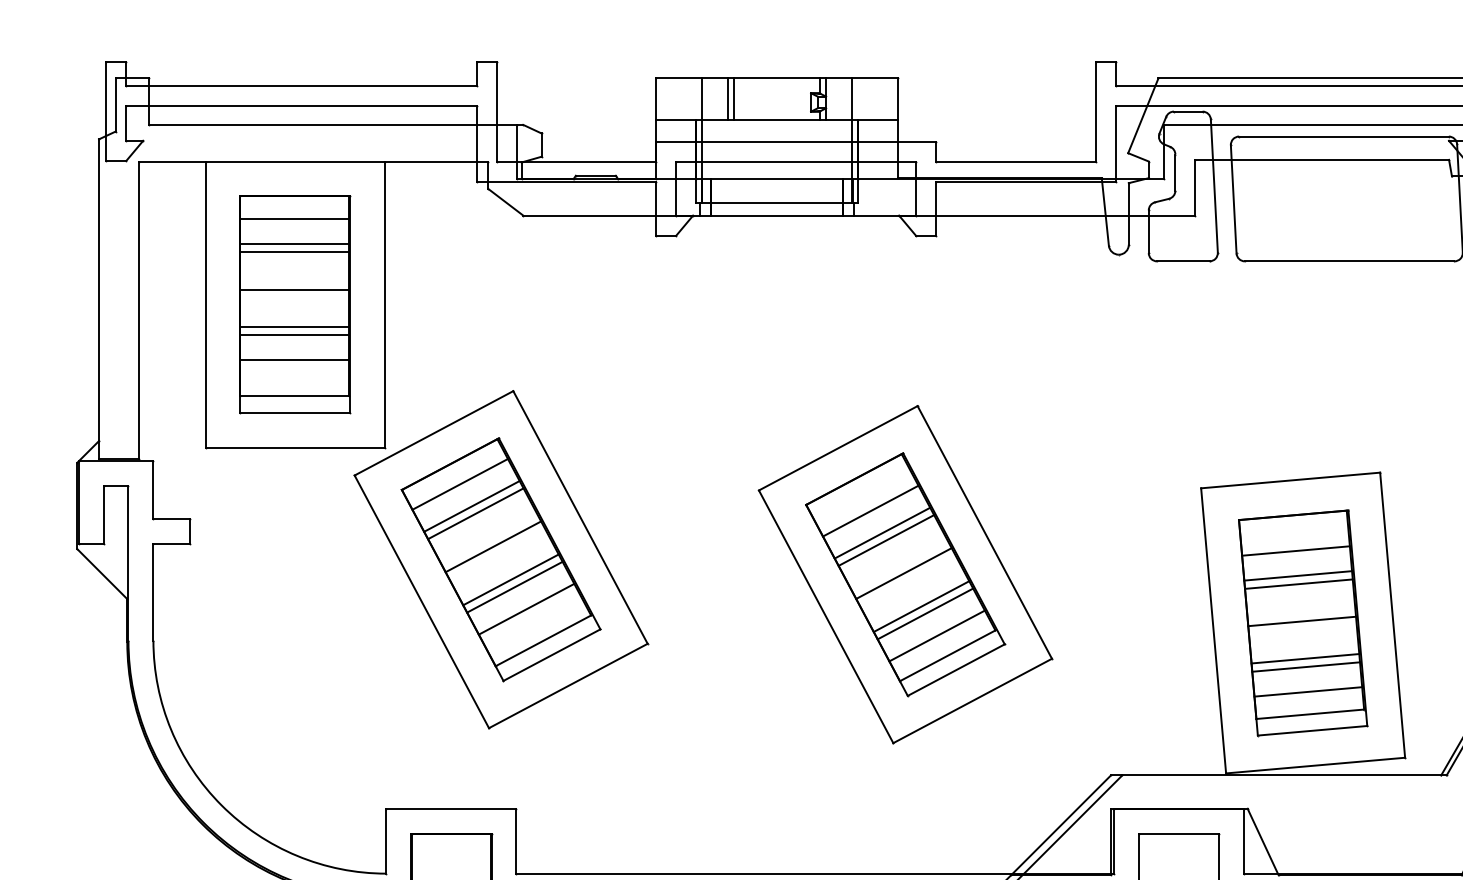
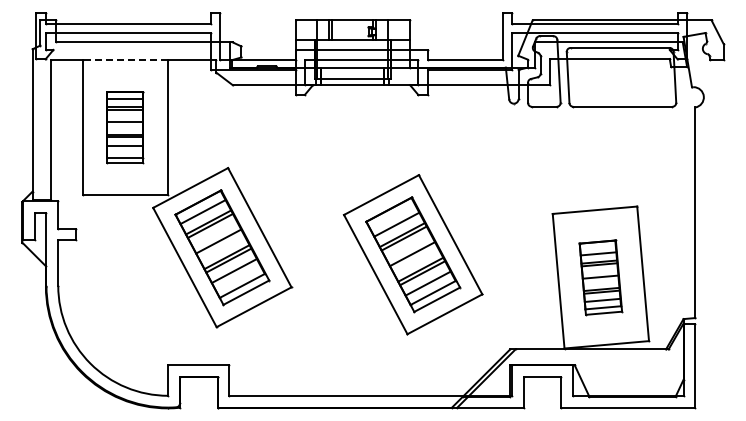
line: (293, 161) -> (124, 59), solid -> dashed
part: (295, 305) -> (125, 127), size x0.7
part: (1302, 622) -> (600, 277), size x0.7

